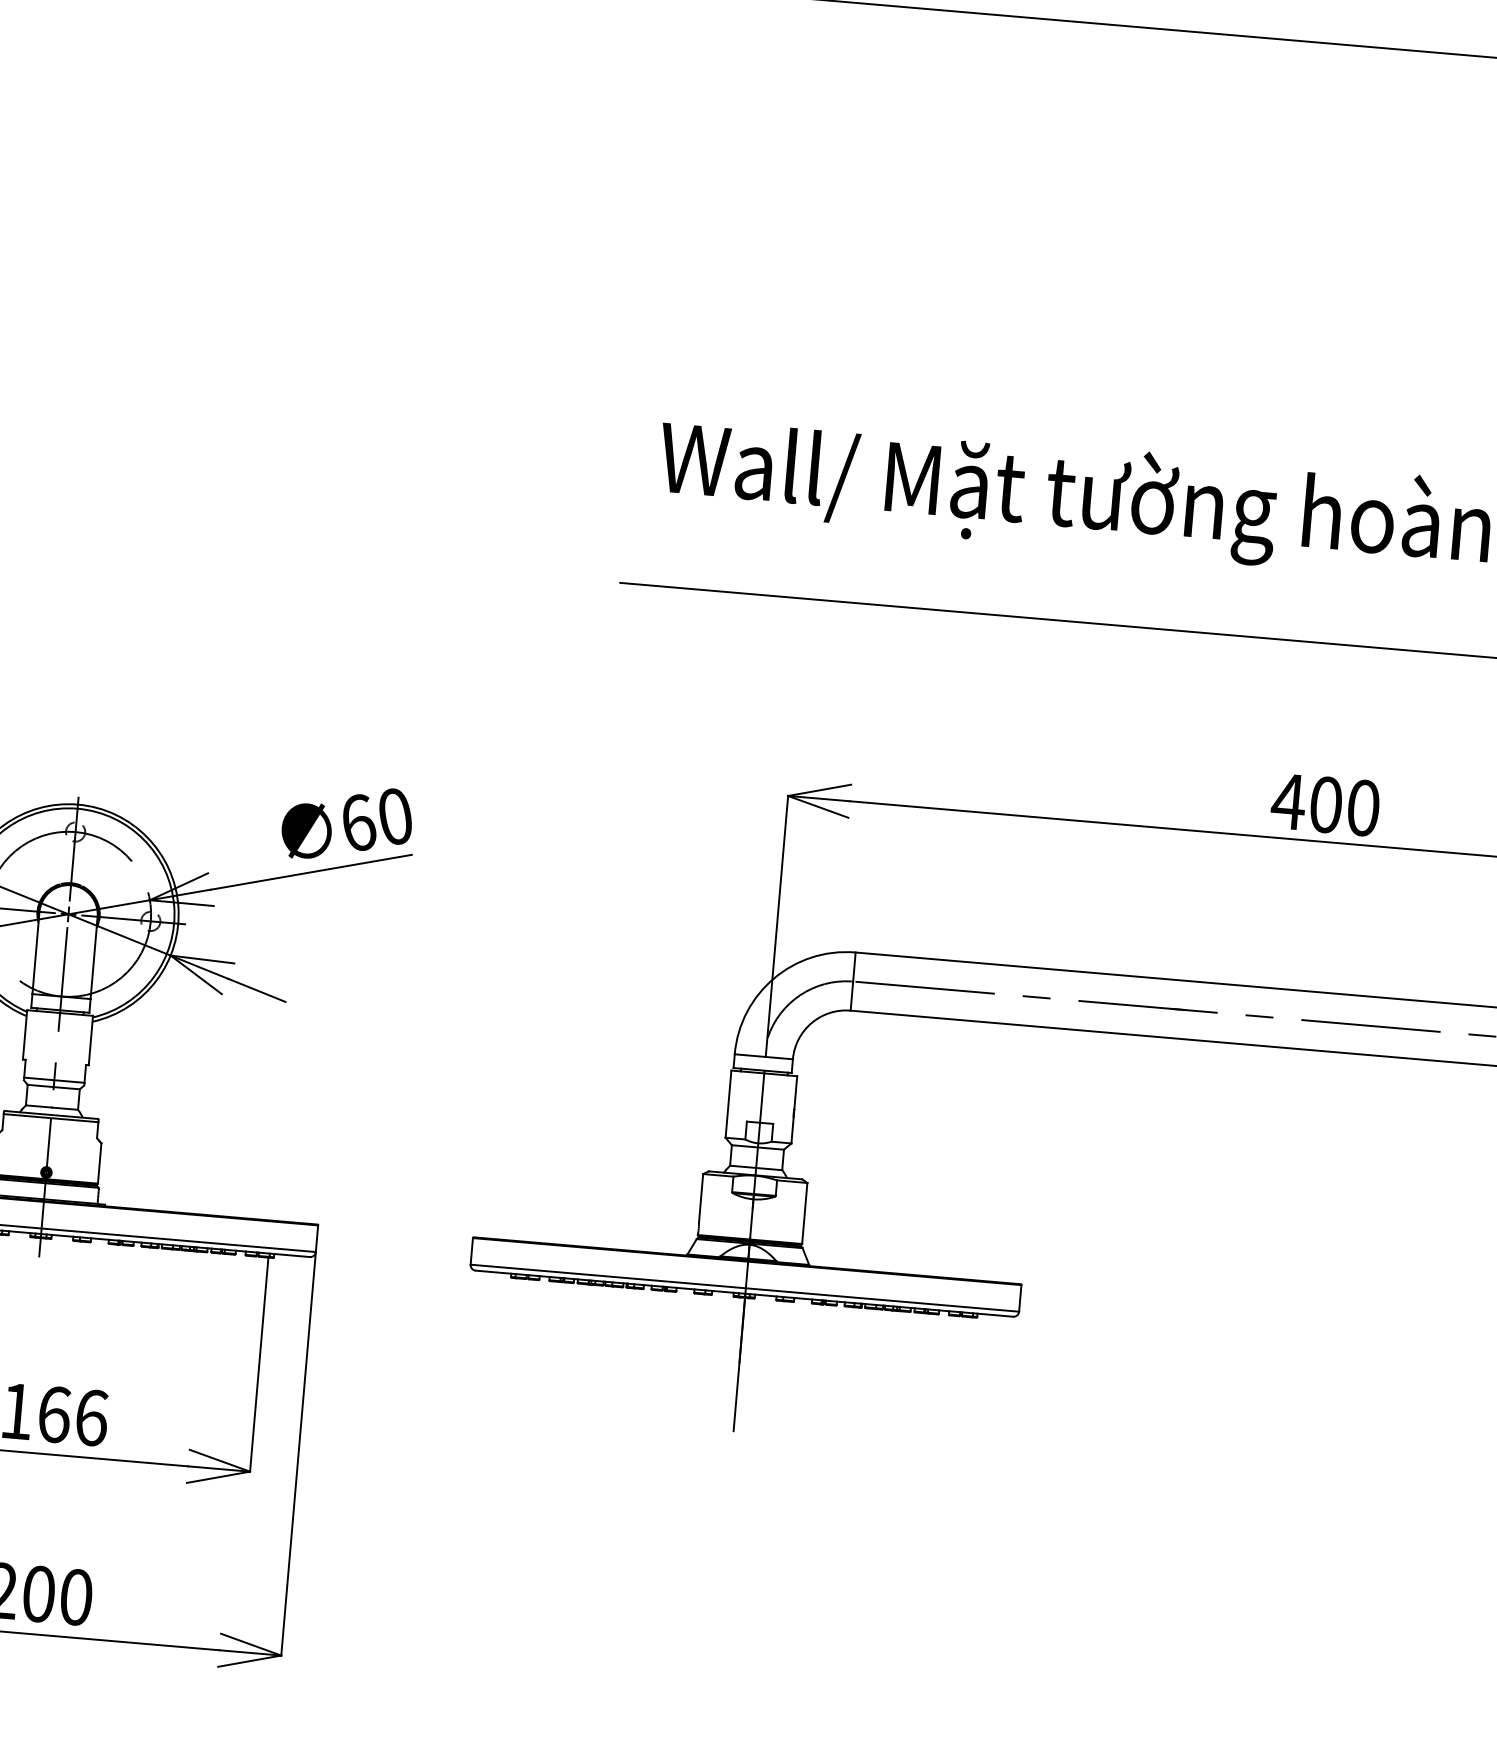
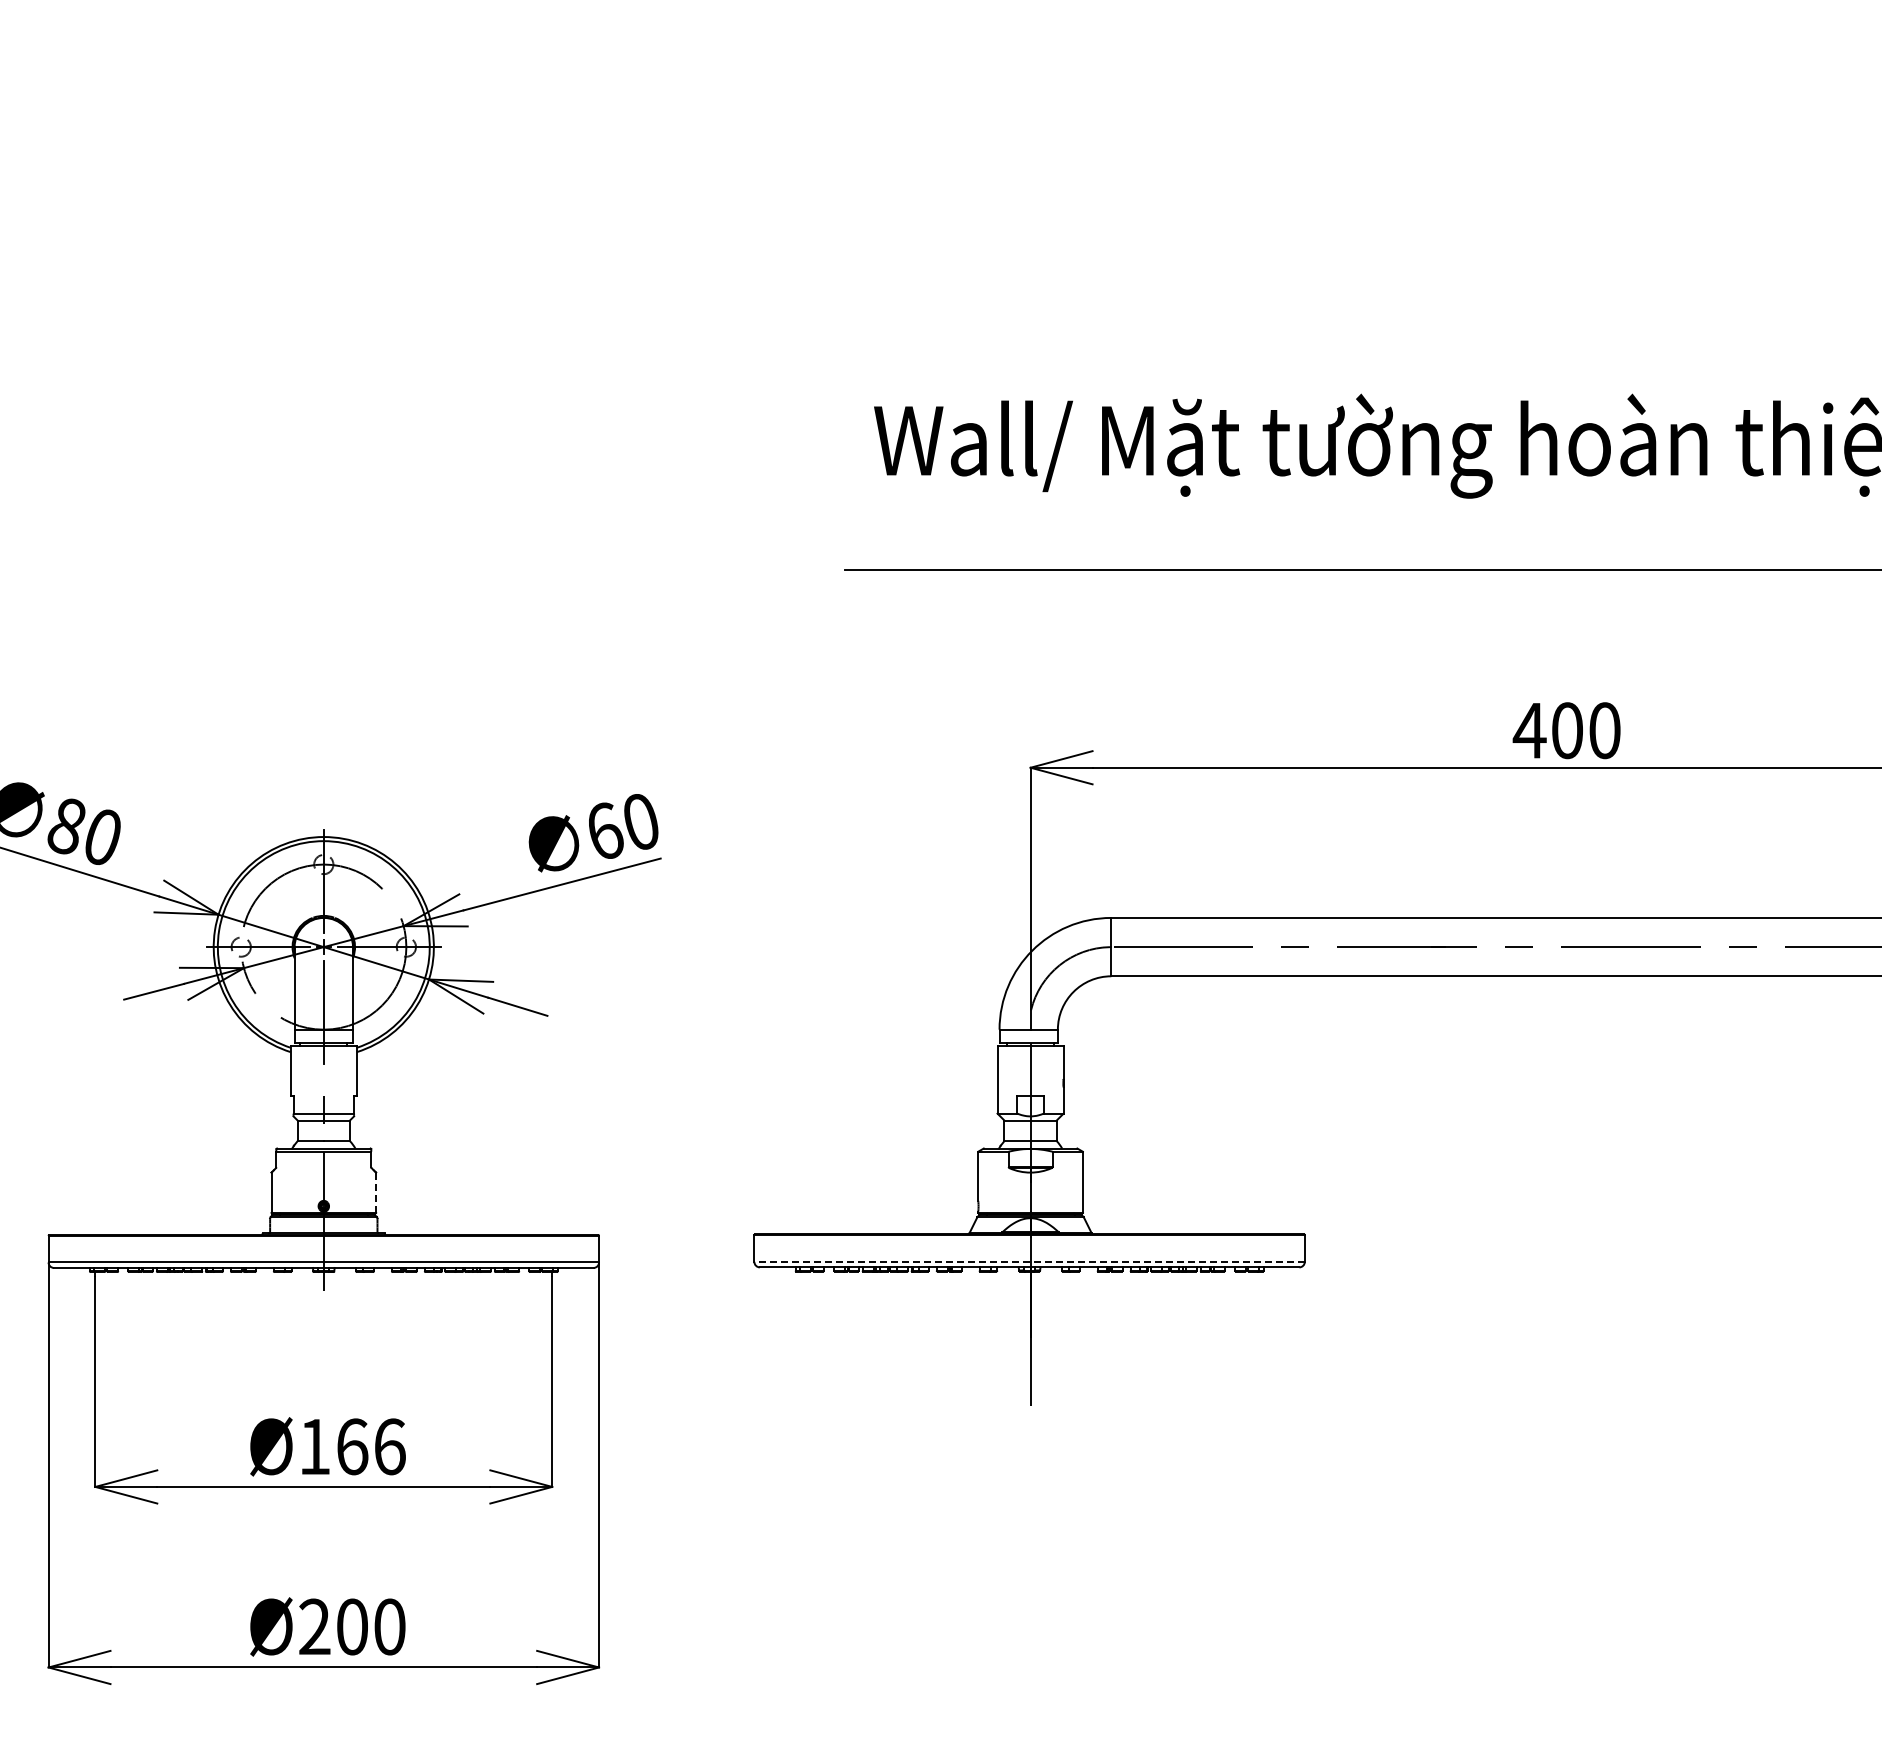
line: (100, 1163) -> (376, 1192), solid -> dashed
line: (744, 1287) -> (1029, 1261), solid -> dashed

